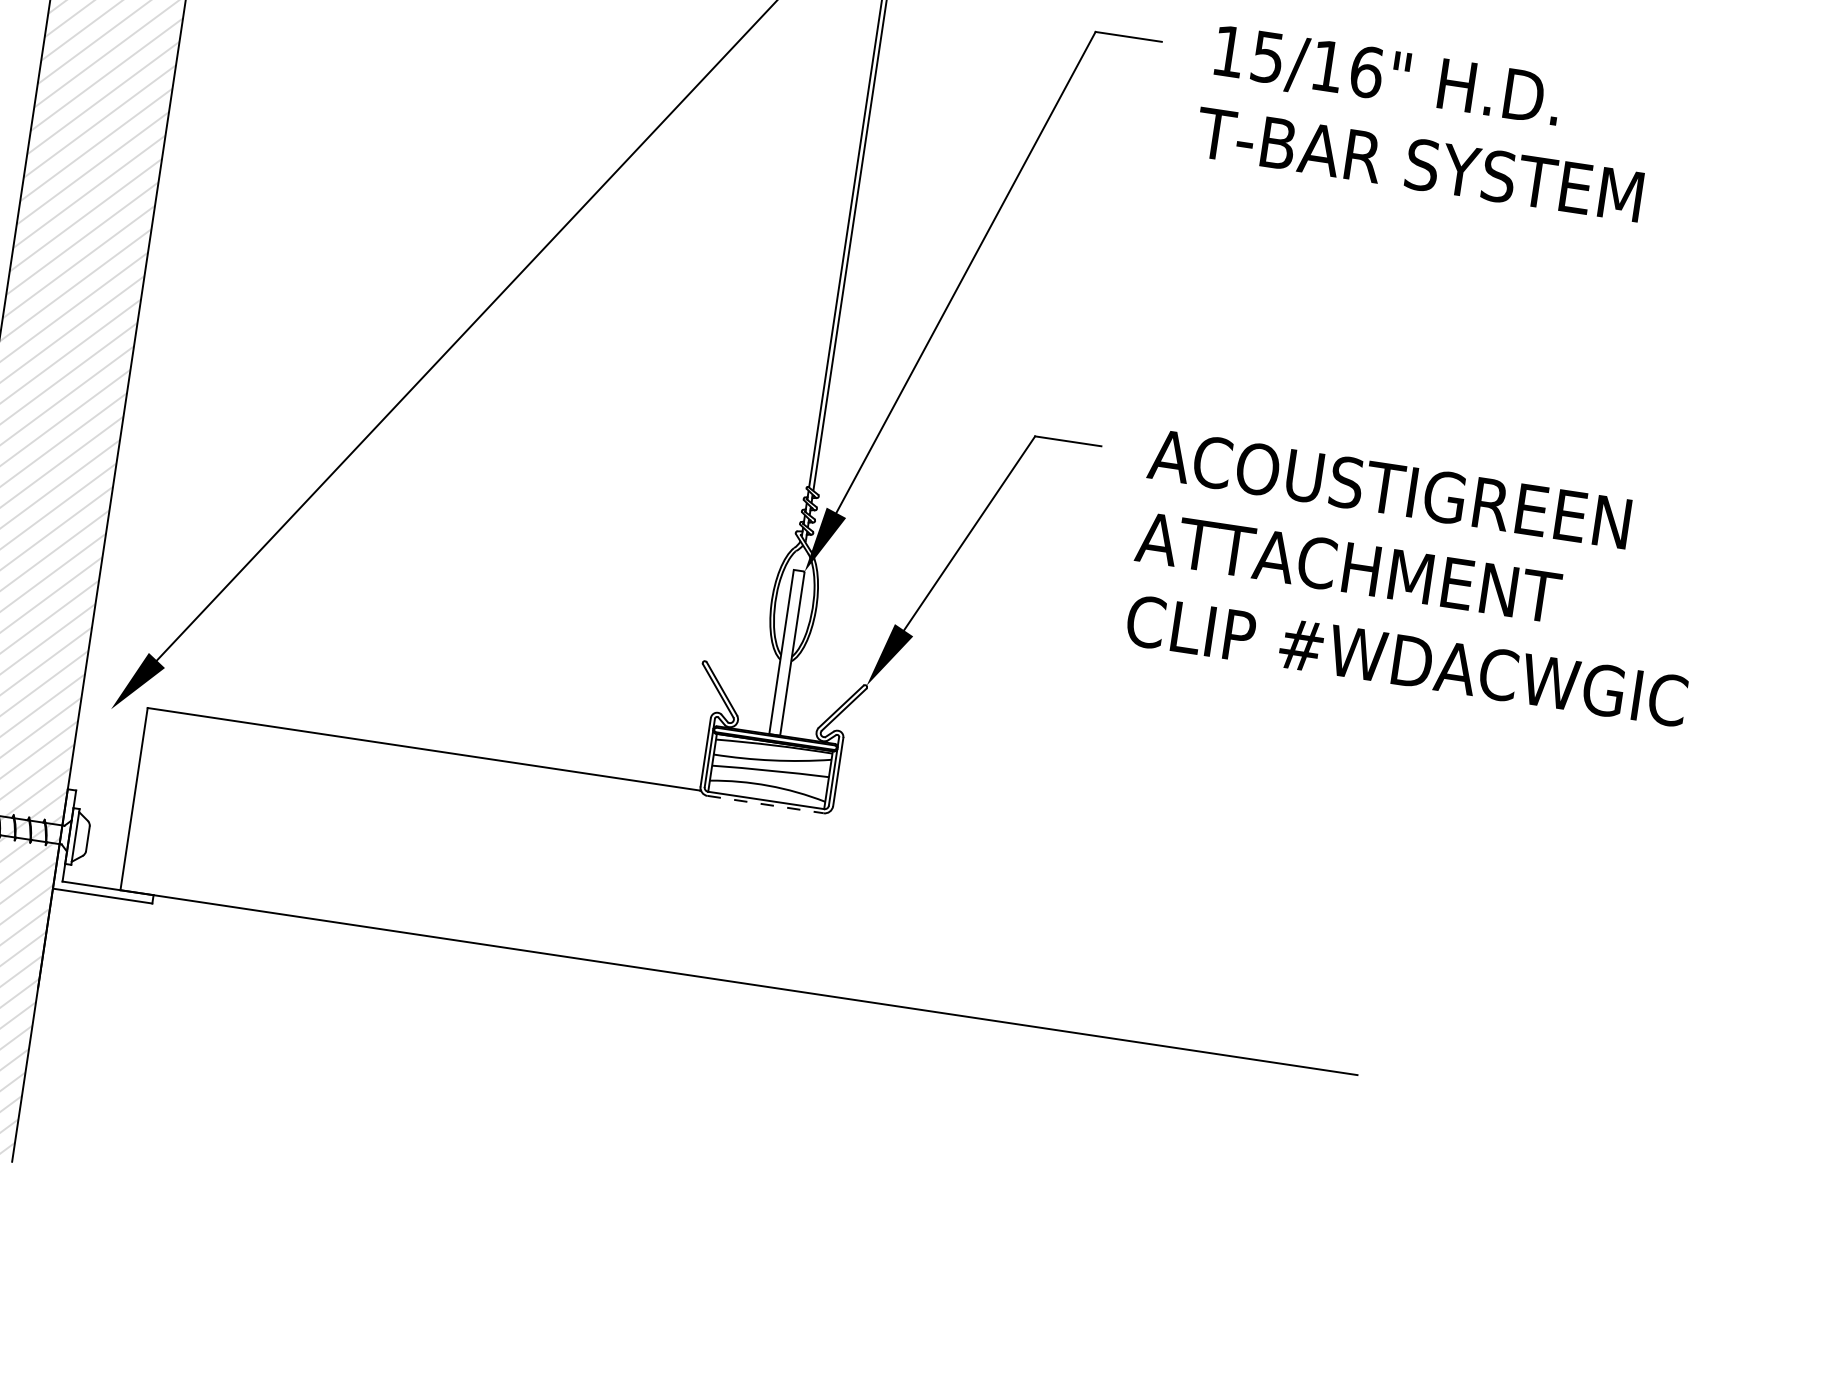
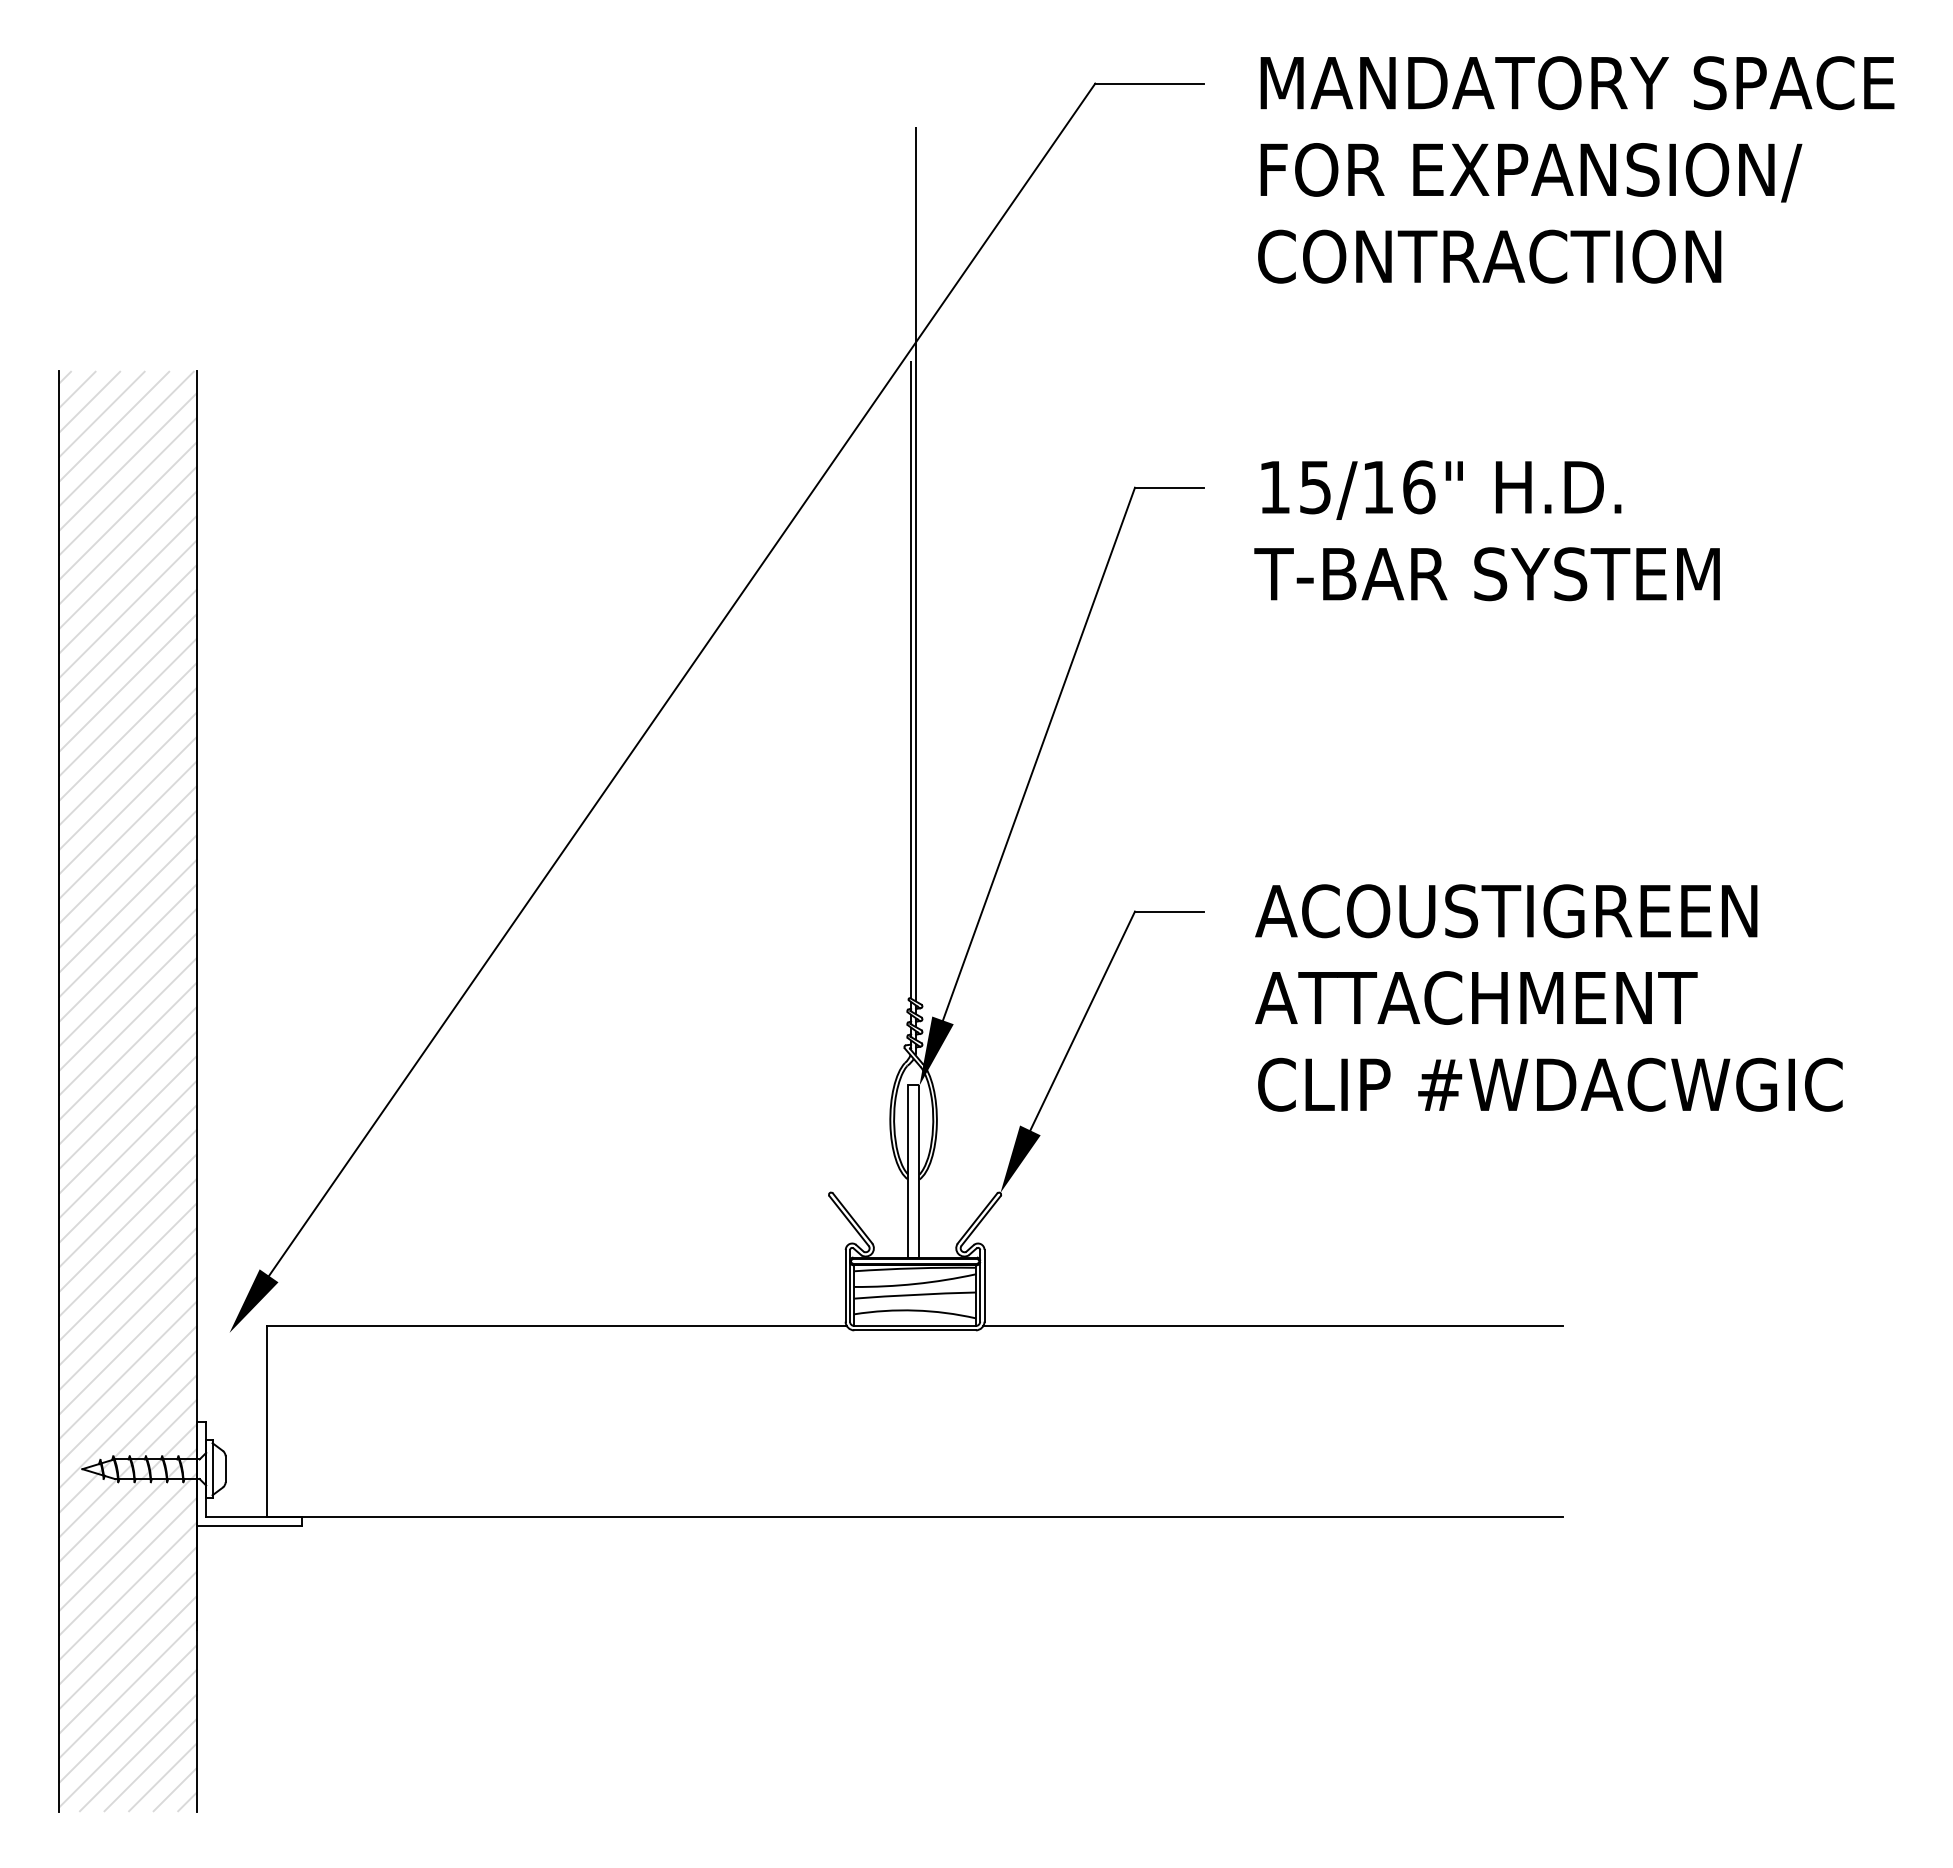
line: (765, 804) -> (915, 1330), dashed -> solid
line: (1108, 851) -> (1273, 1325), added

